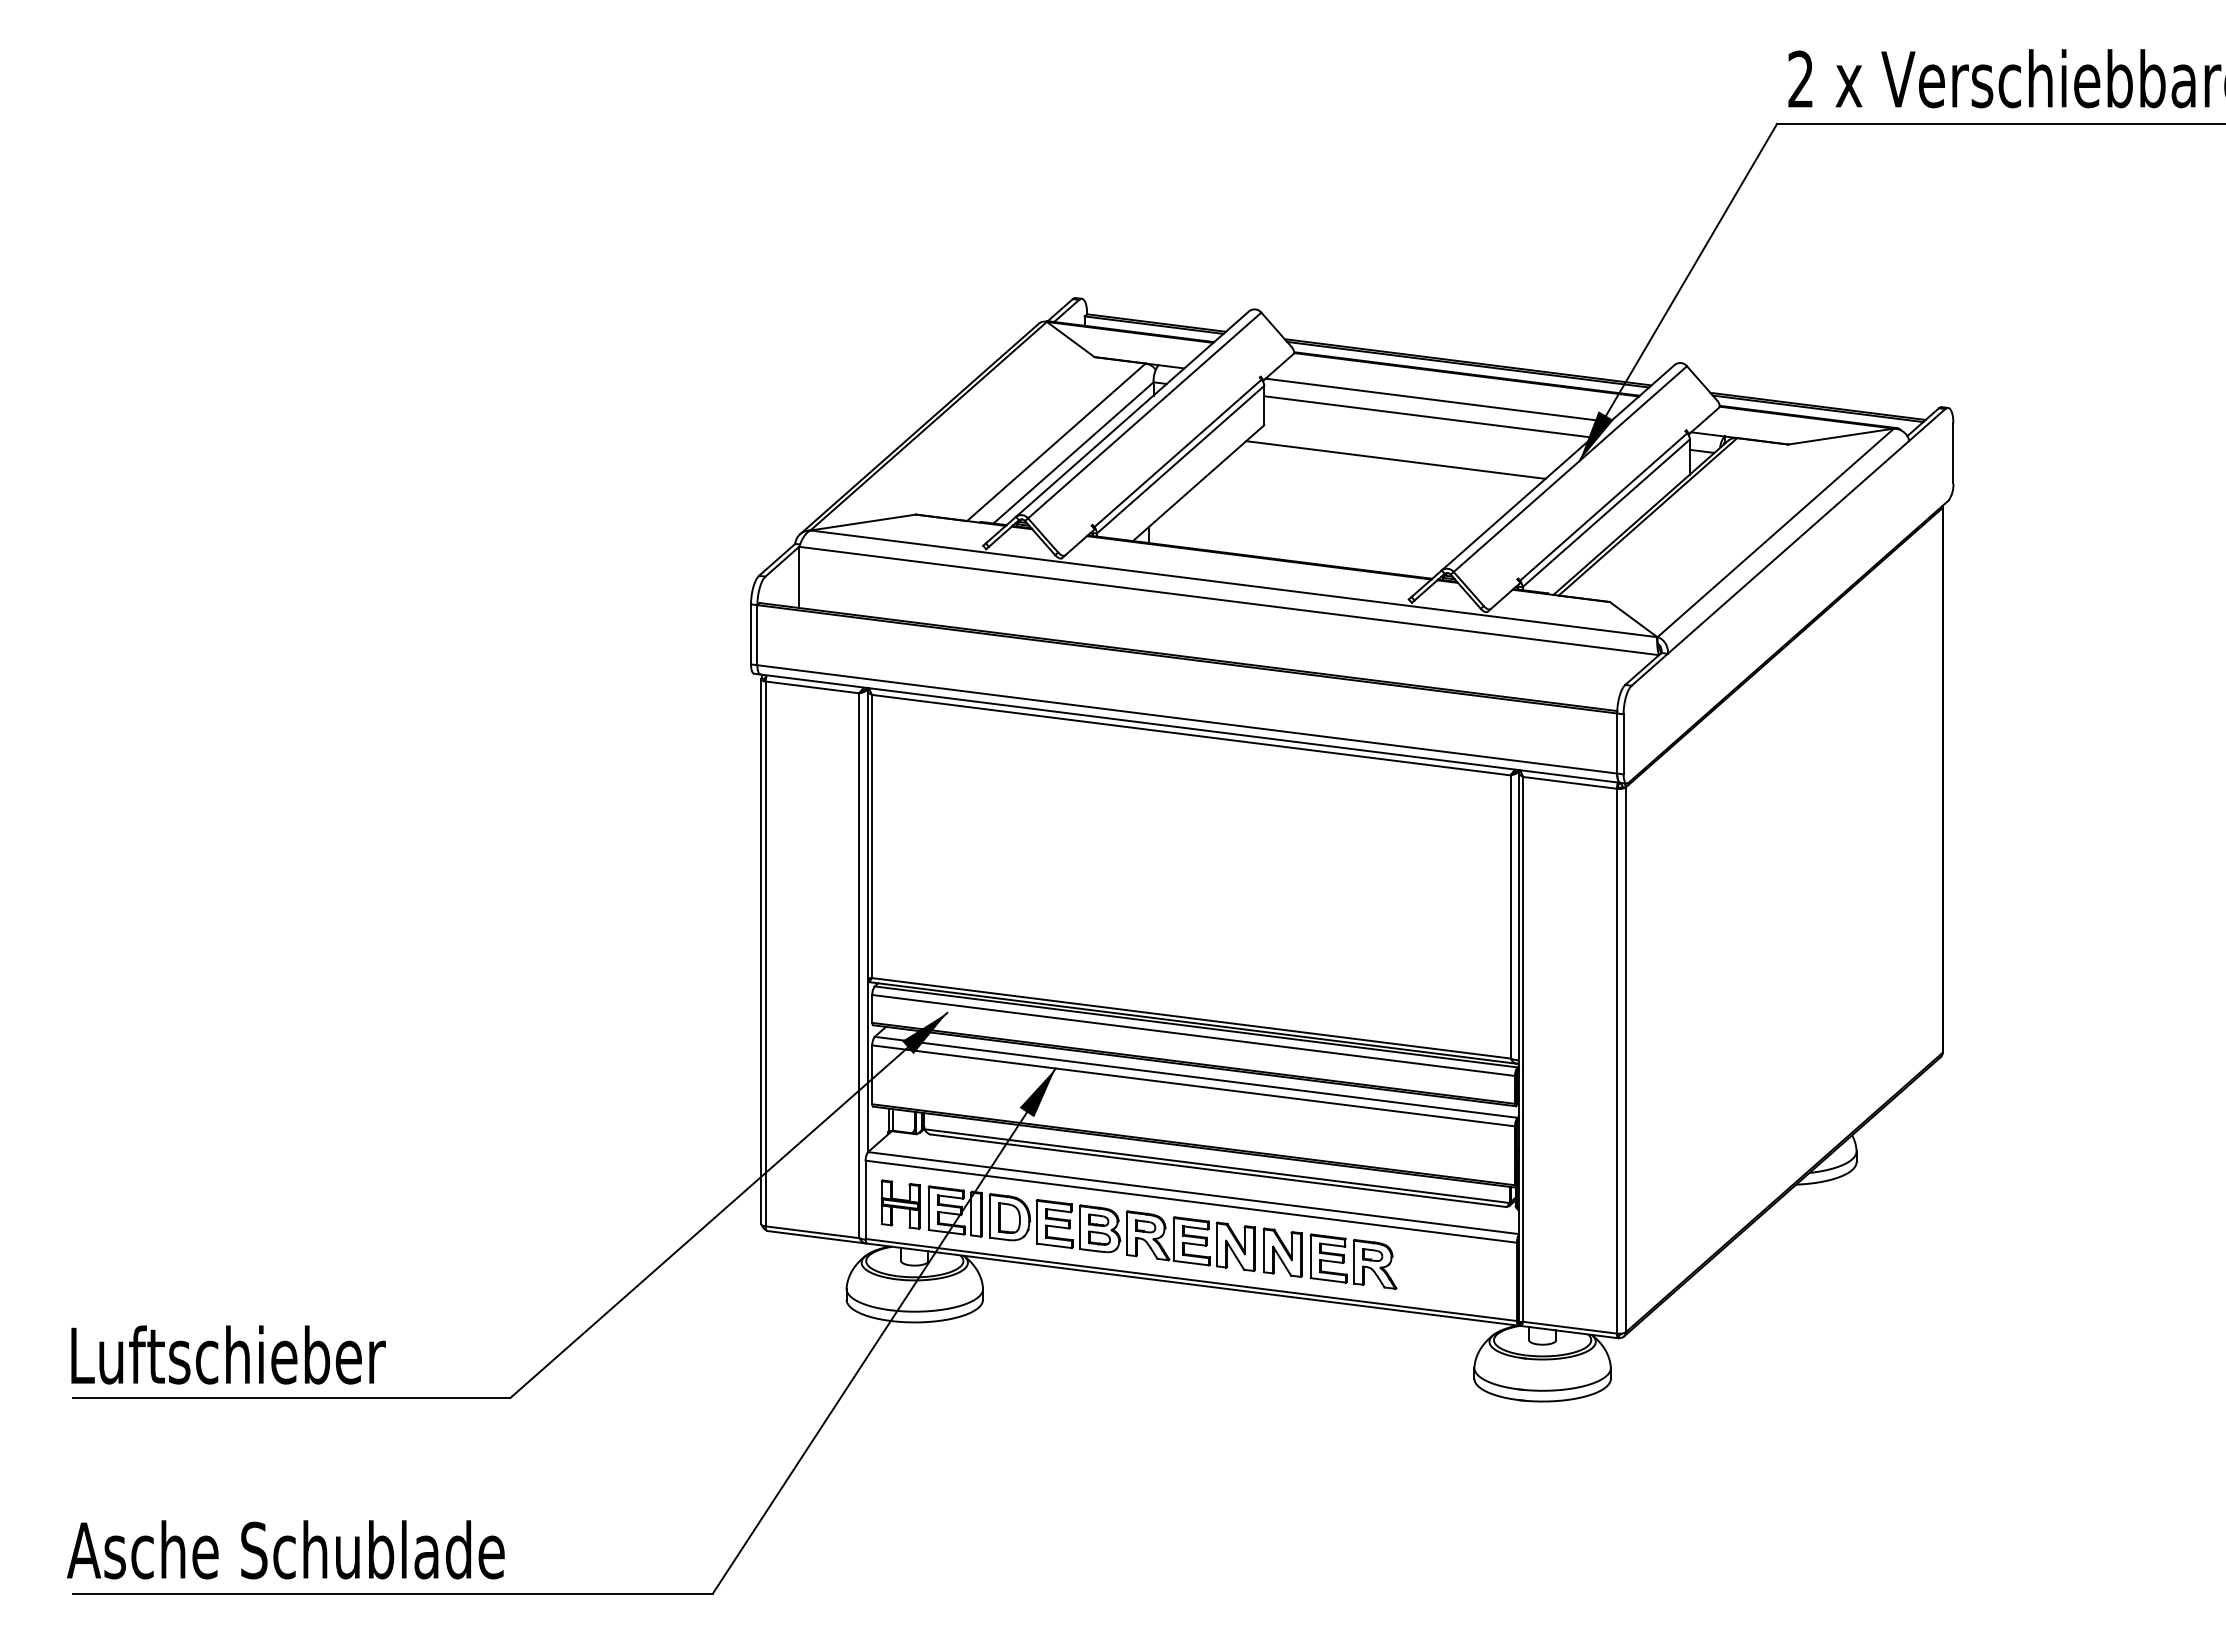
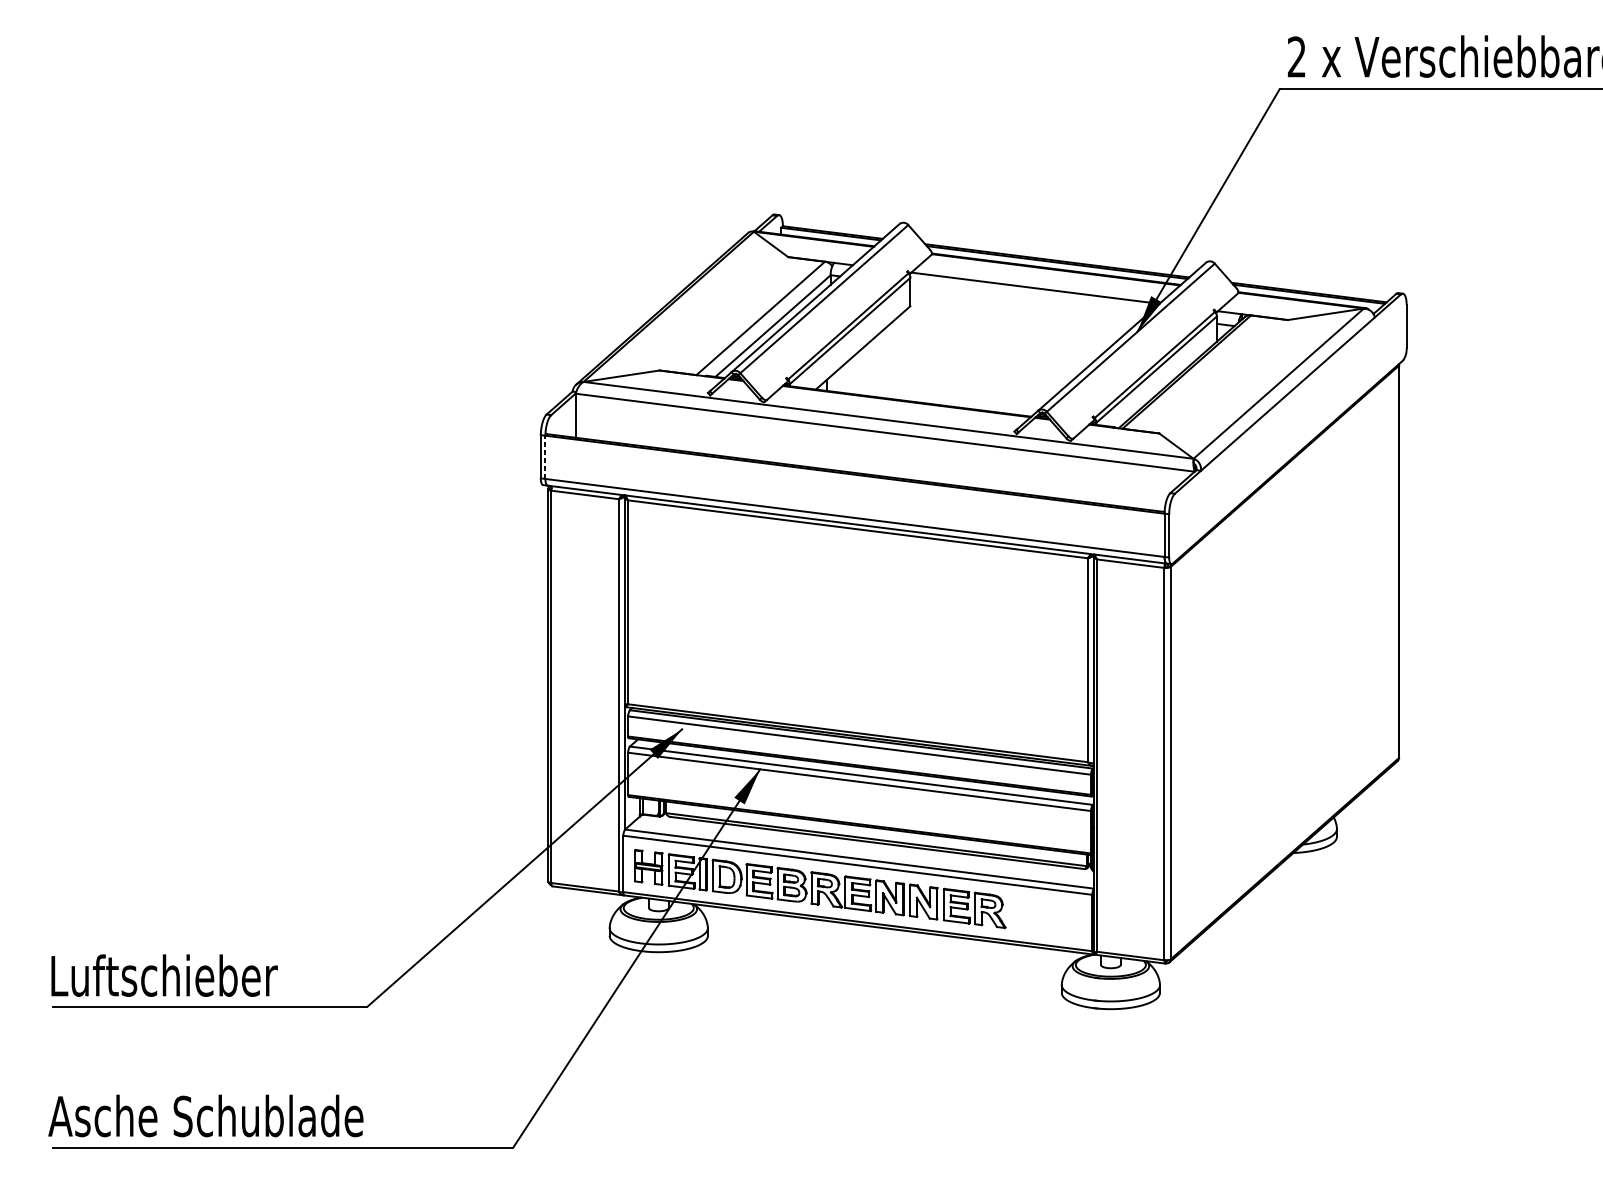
line: (1428, 416) -> (1028, 299), removed
line: (1395, 459) -> (1004, 330), removed
line: (757, 634) -> (545, 456), solid -> dashed

